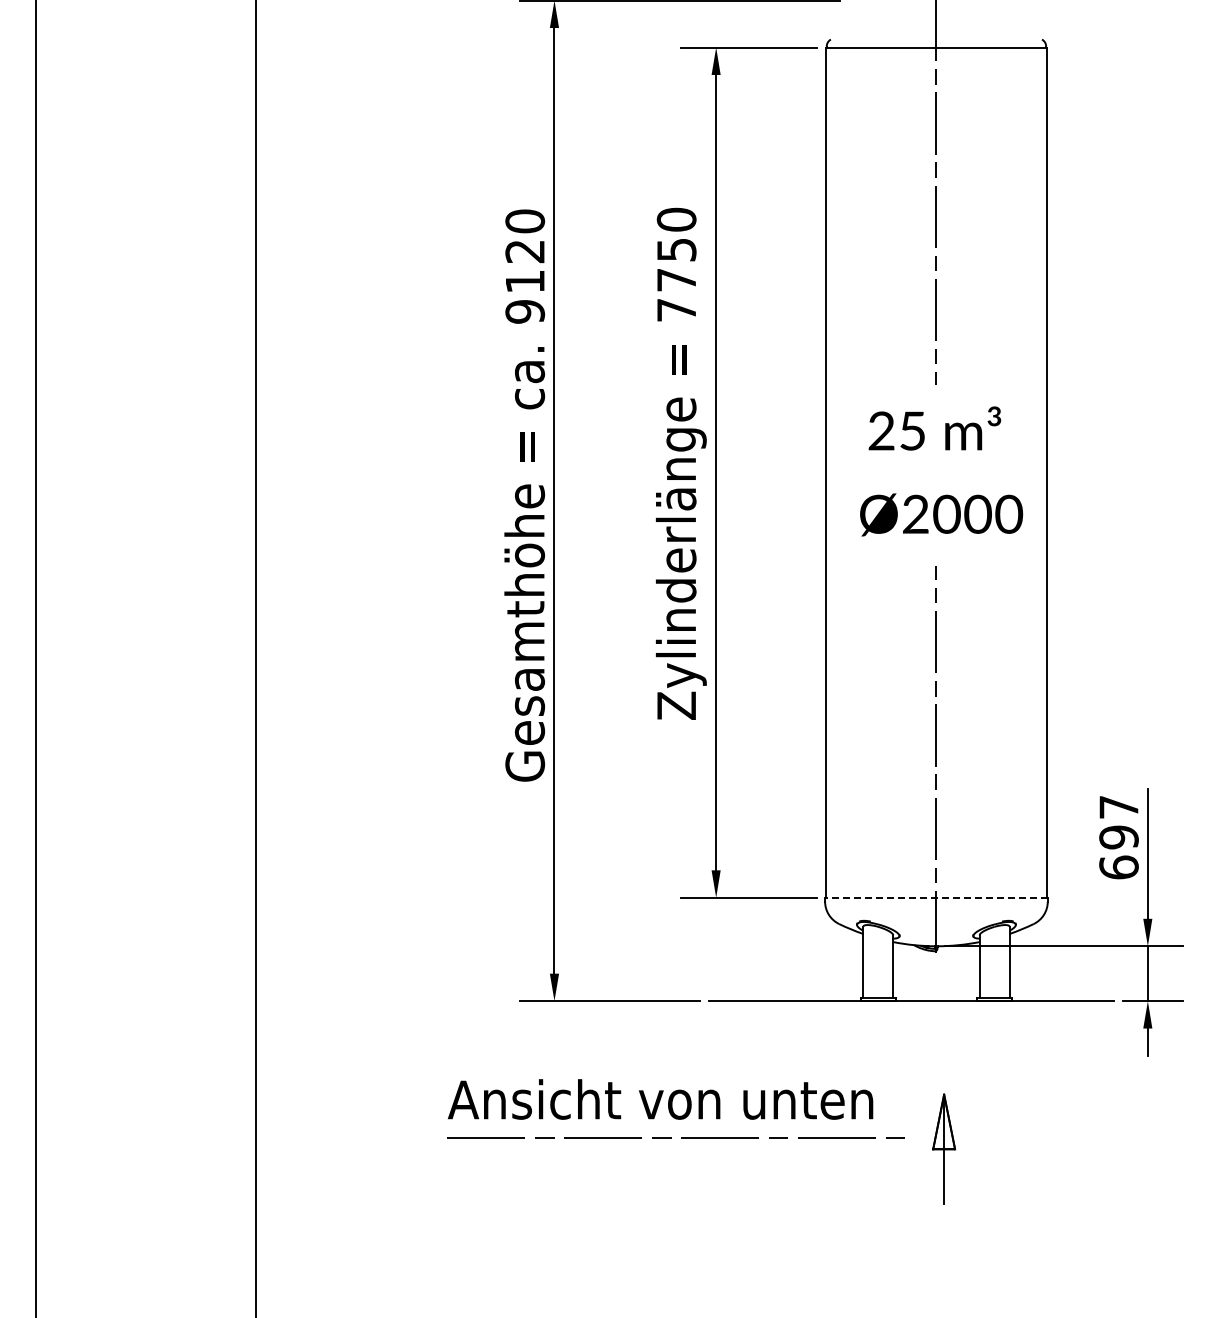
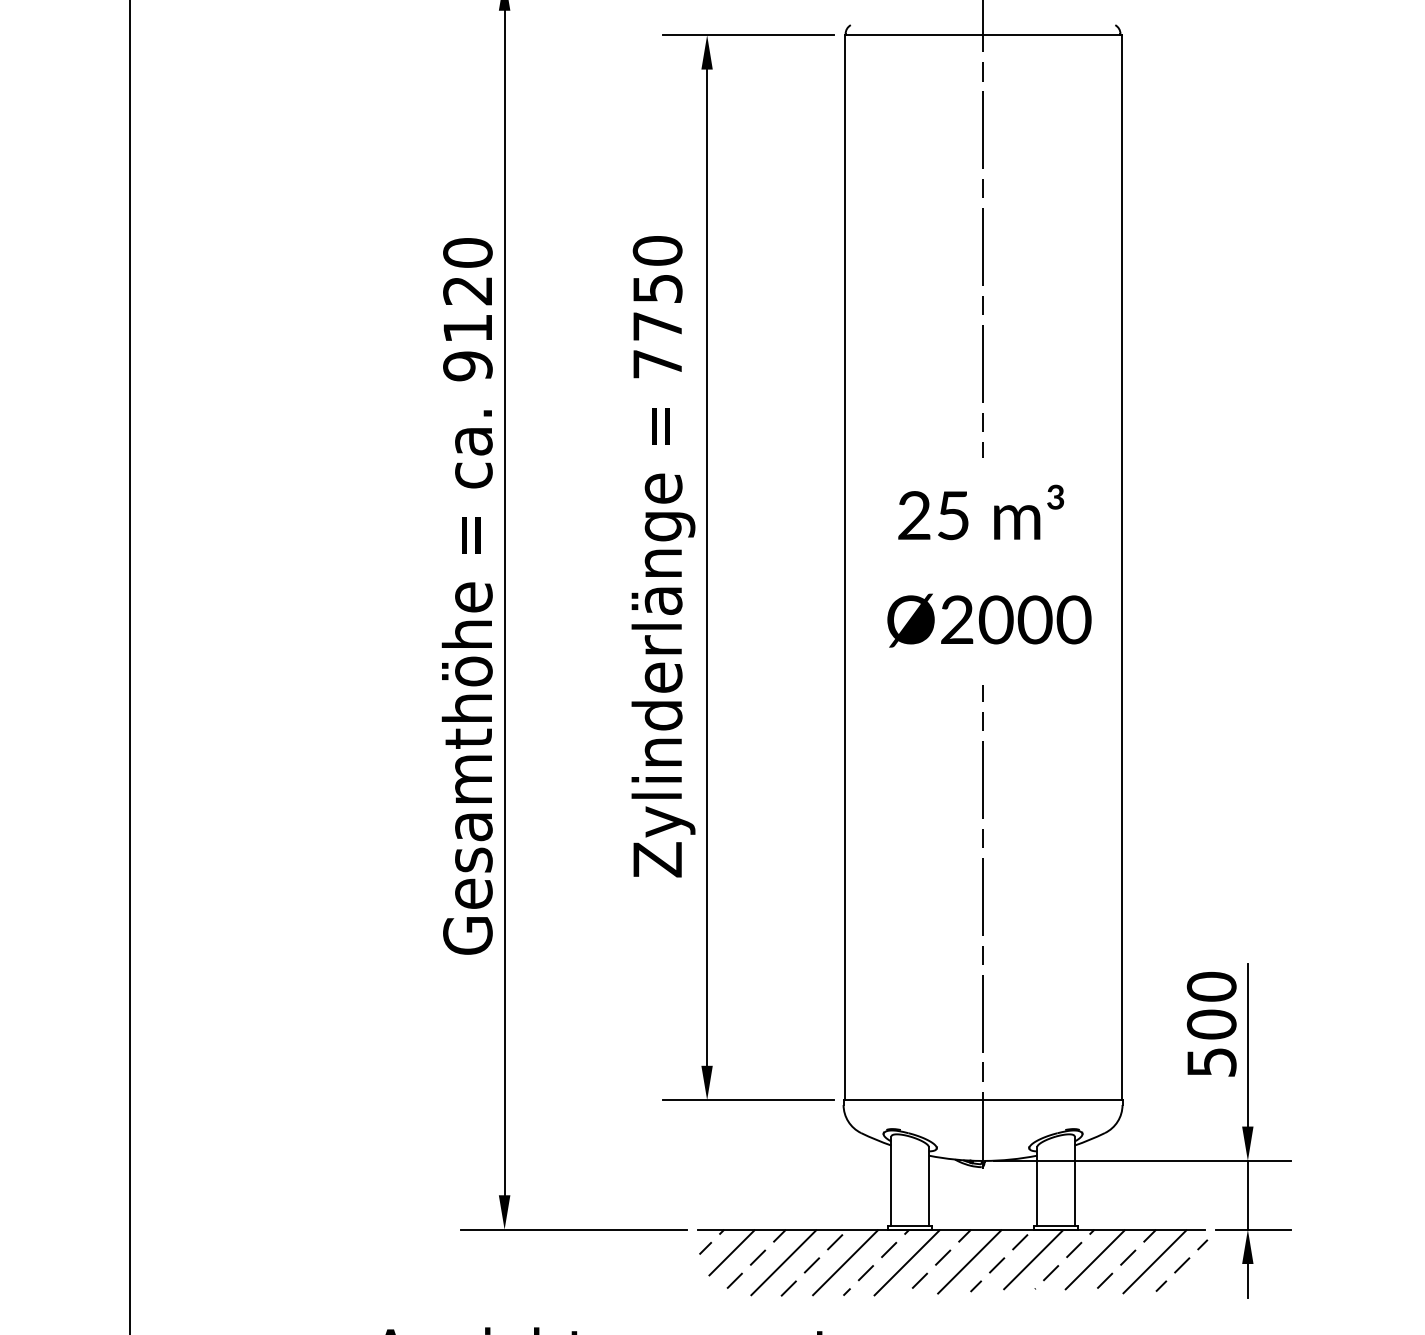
text: (1118, 837) -> (1211, 1024), 697 -> 500
line: (935, 897) -> (981, 1099), dashed -> solid
hatch: (912, 1027) -> (953, 1262), added

